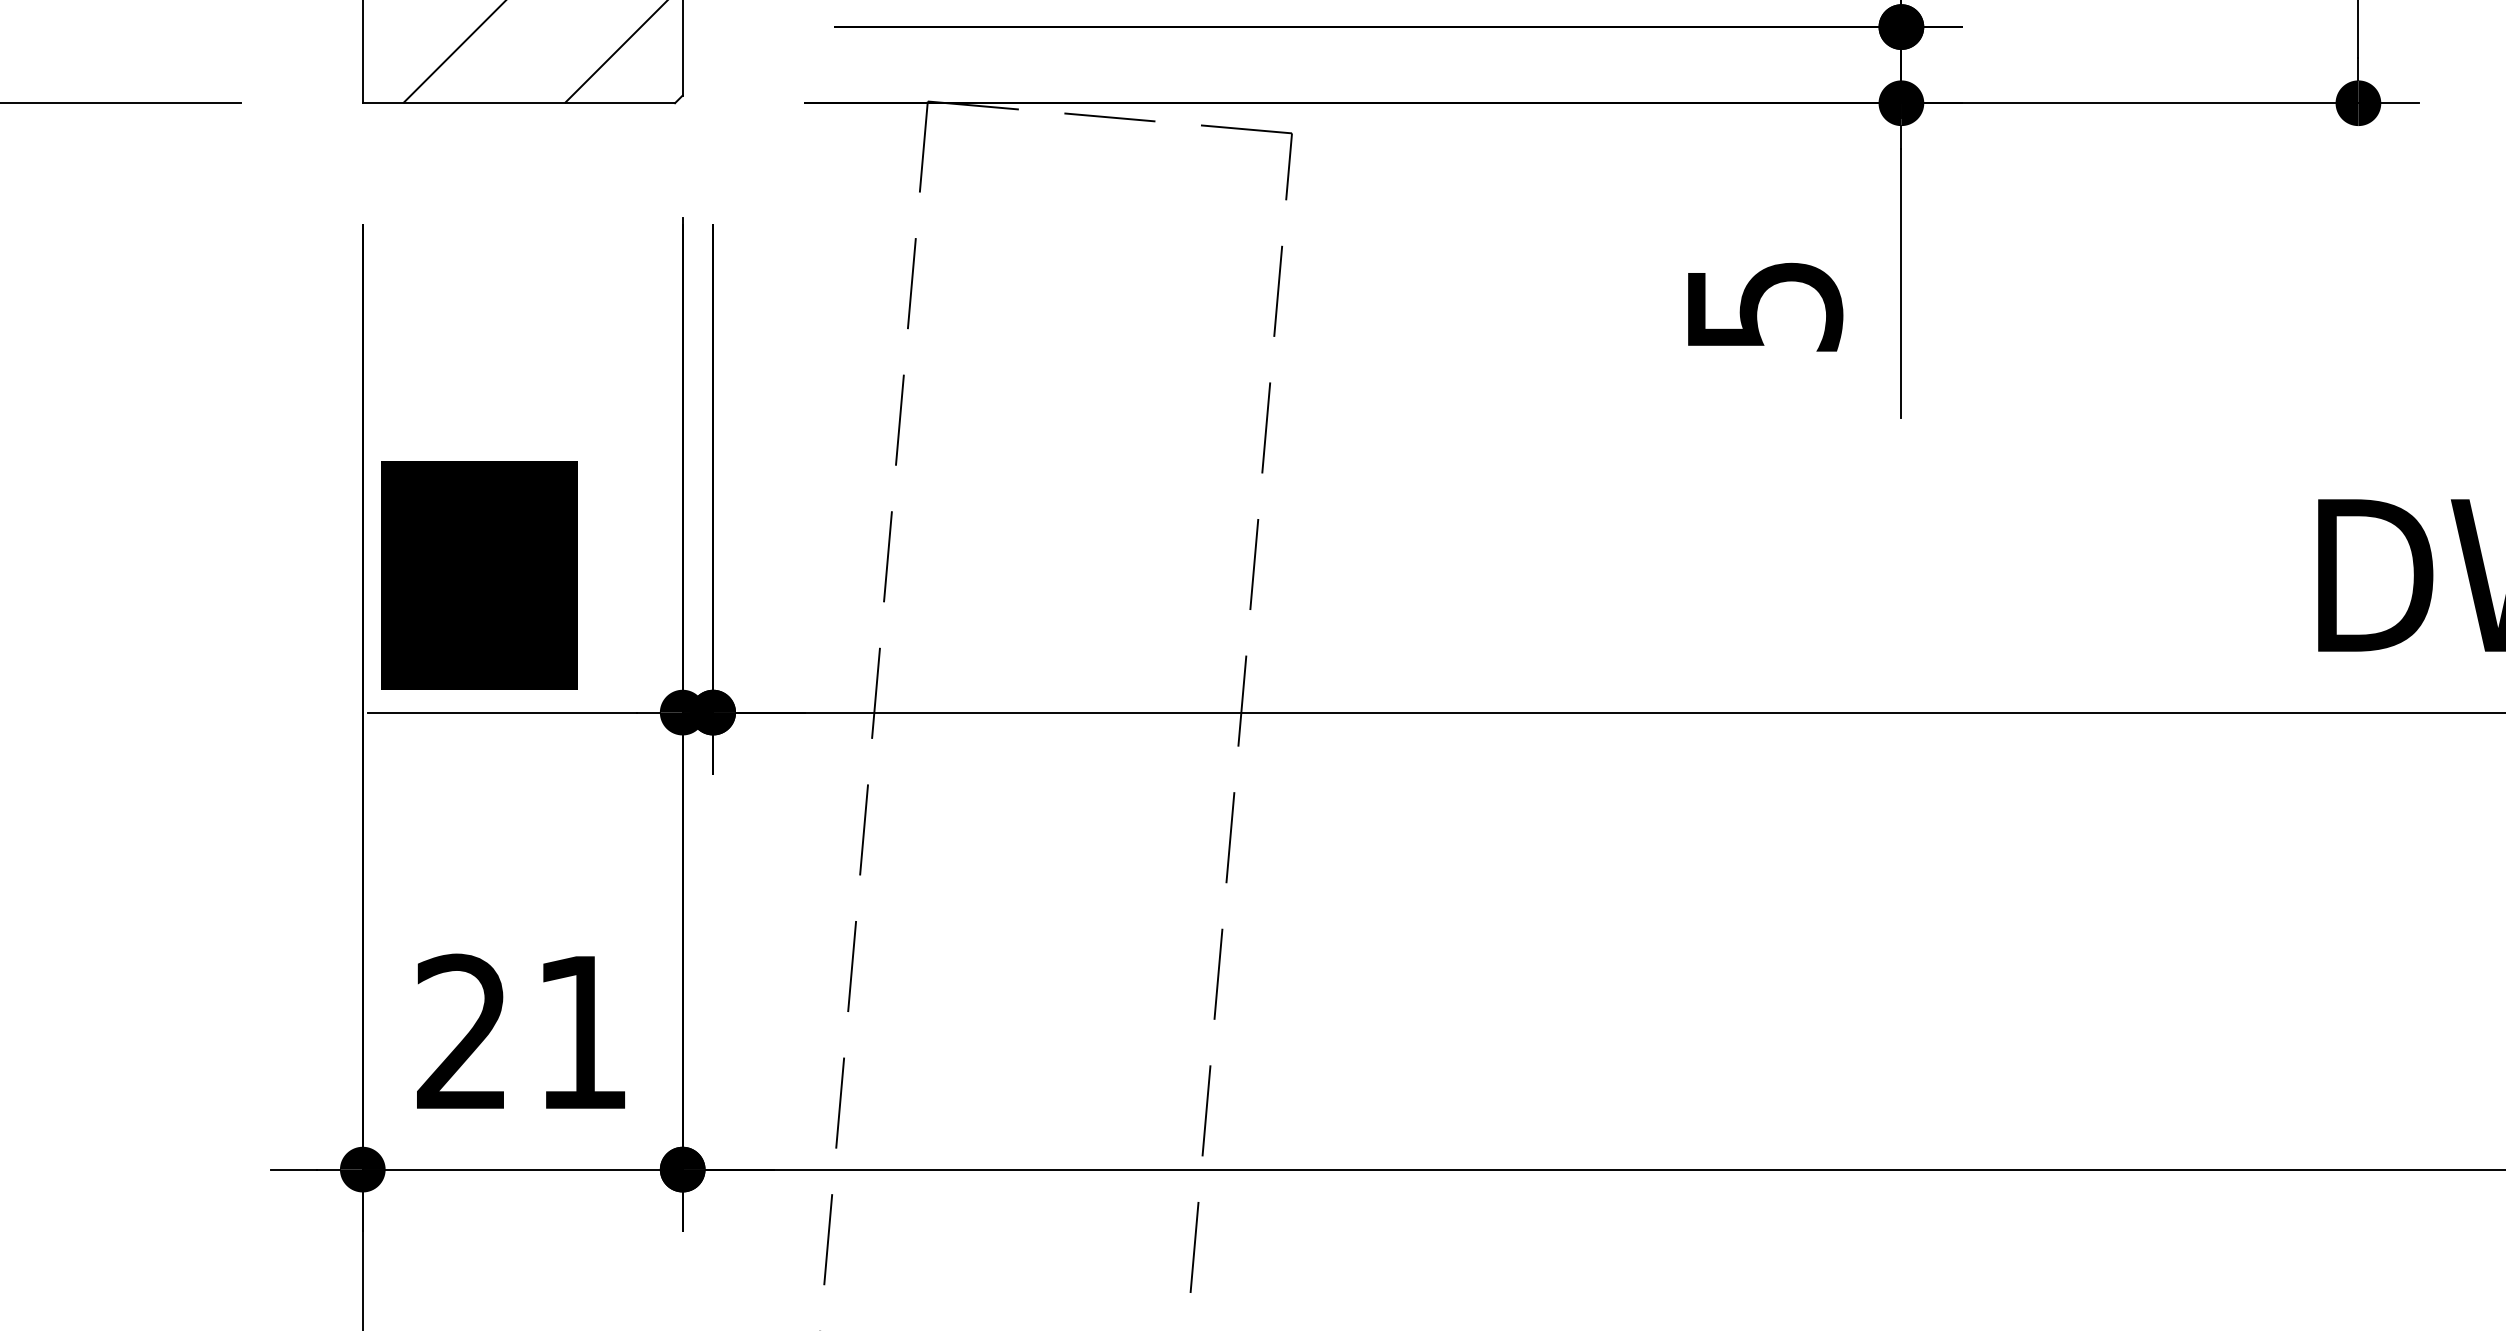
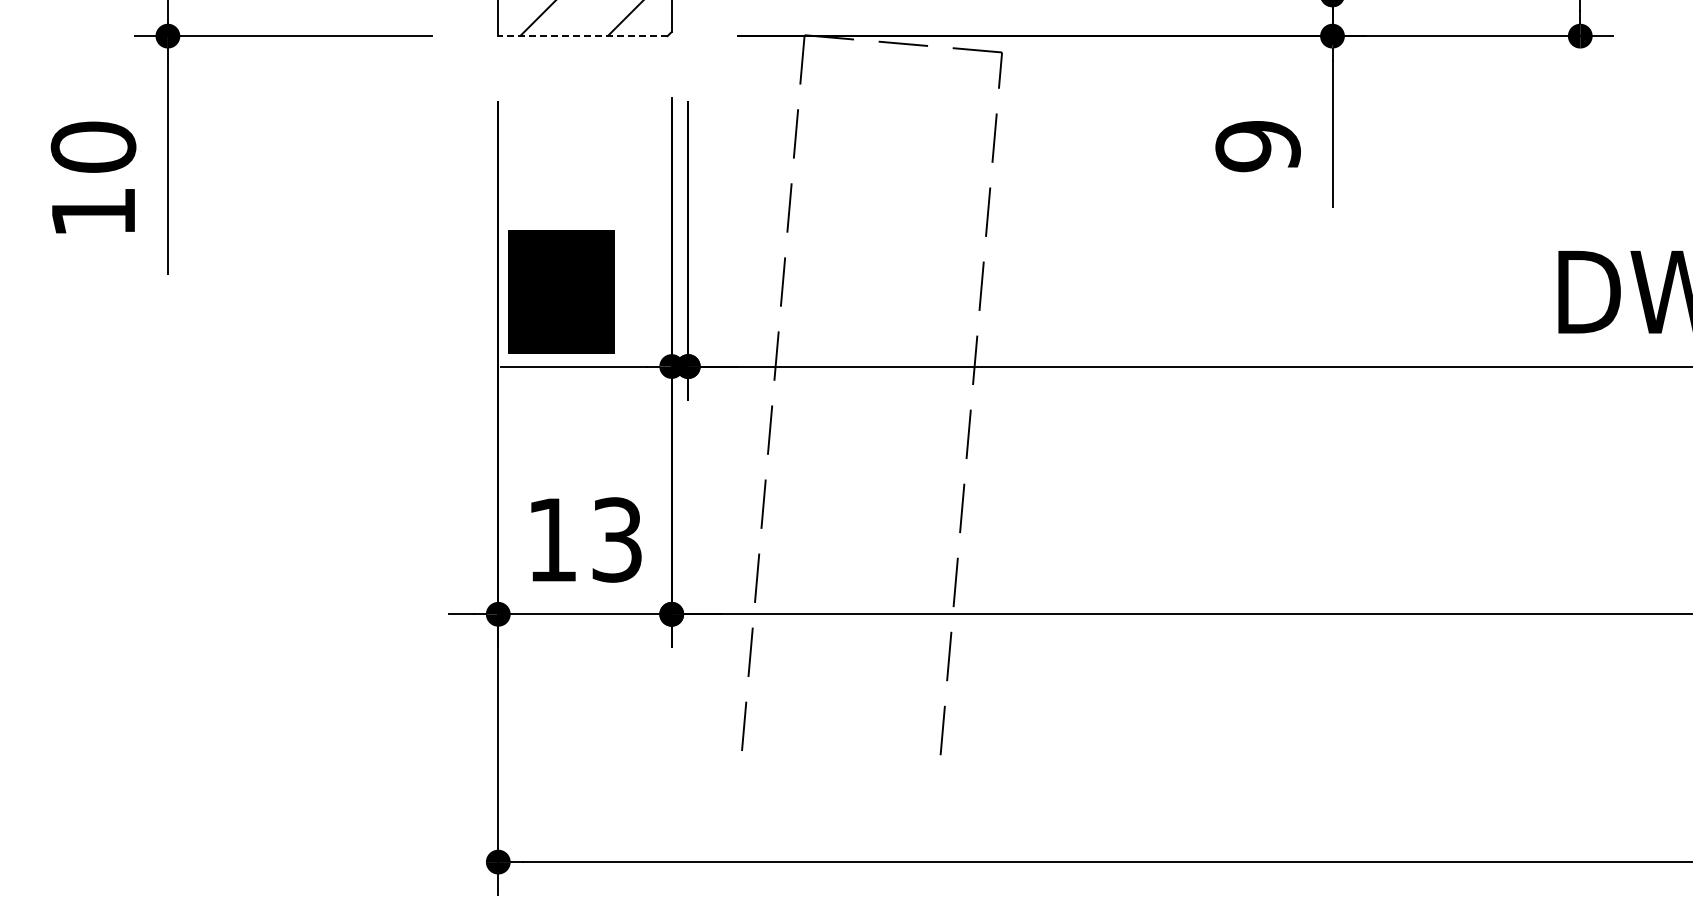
line: (518, 103) -> (582, 36), solid -> dashed
text: (1763, 306) -> (1257, 146), 5 -> 9
text: (521, 1031) -> (584, 539), 21 -> 13

